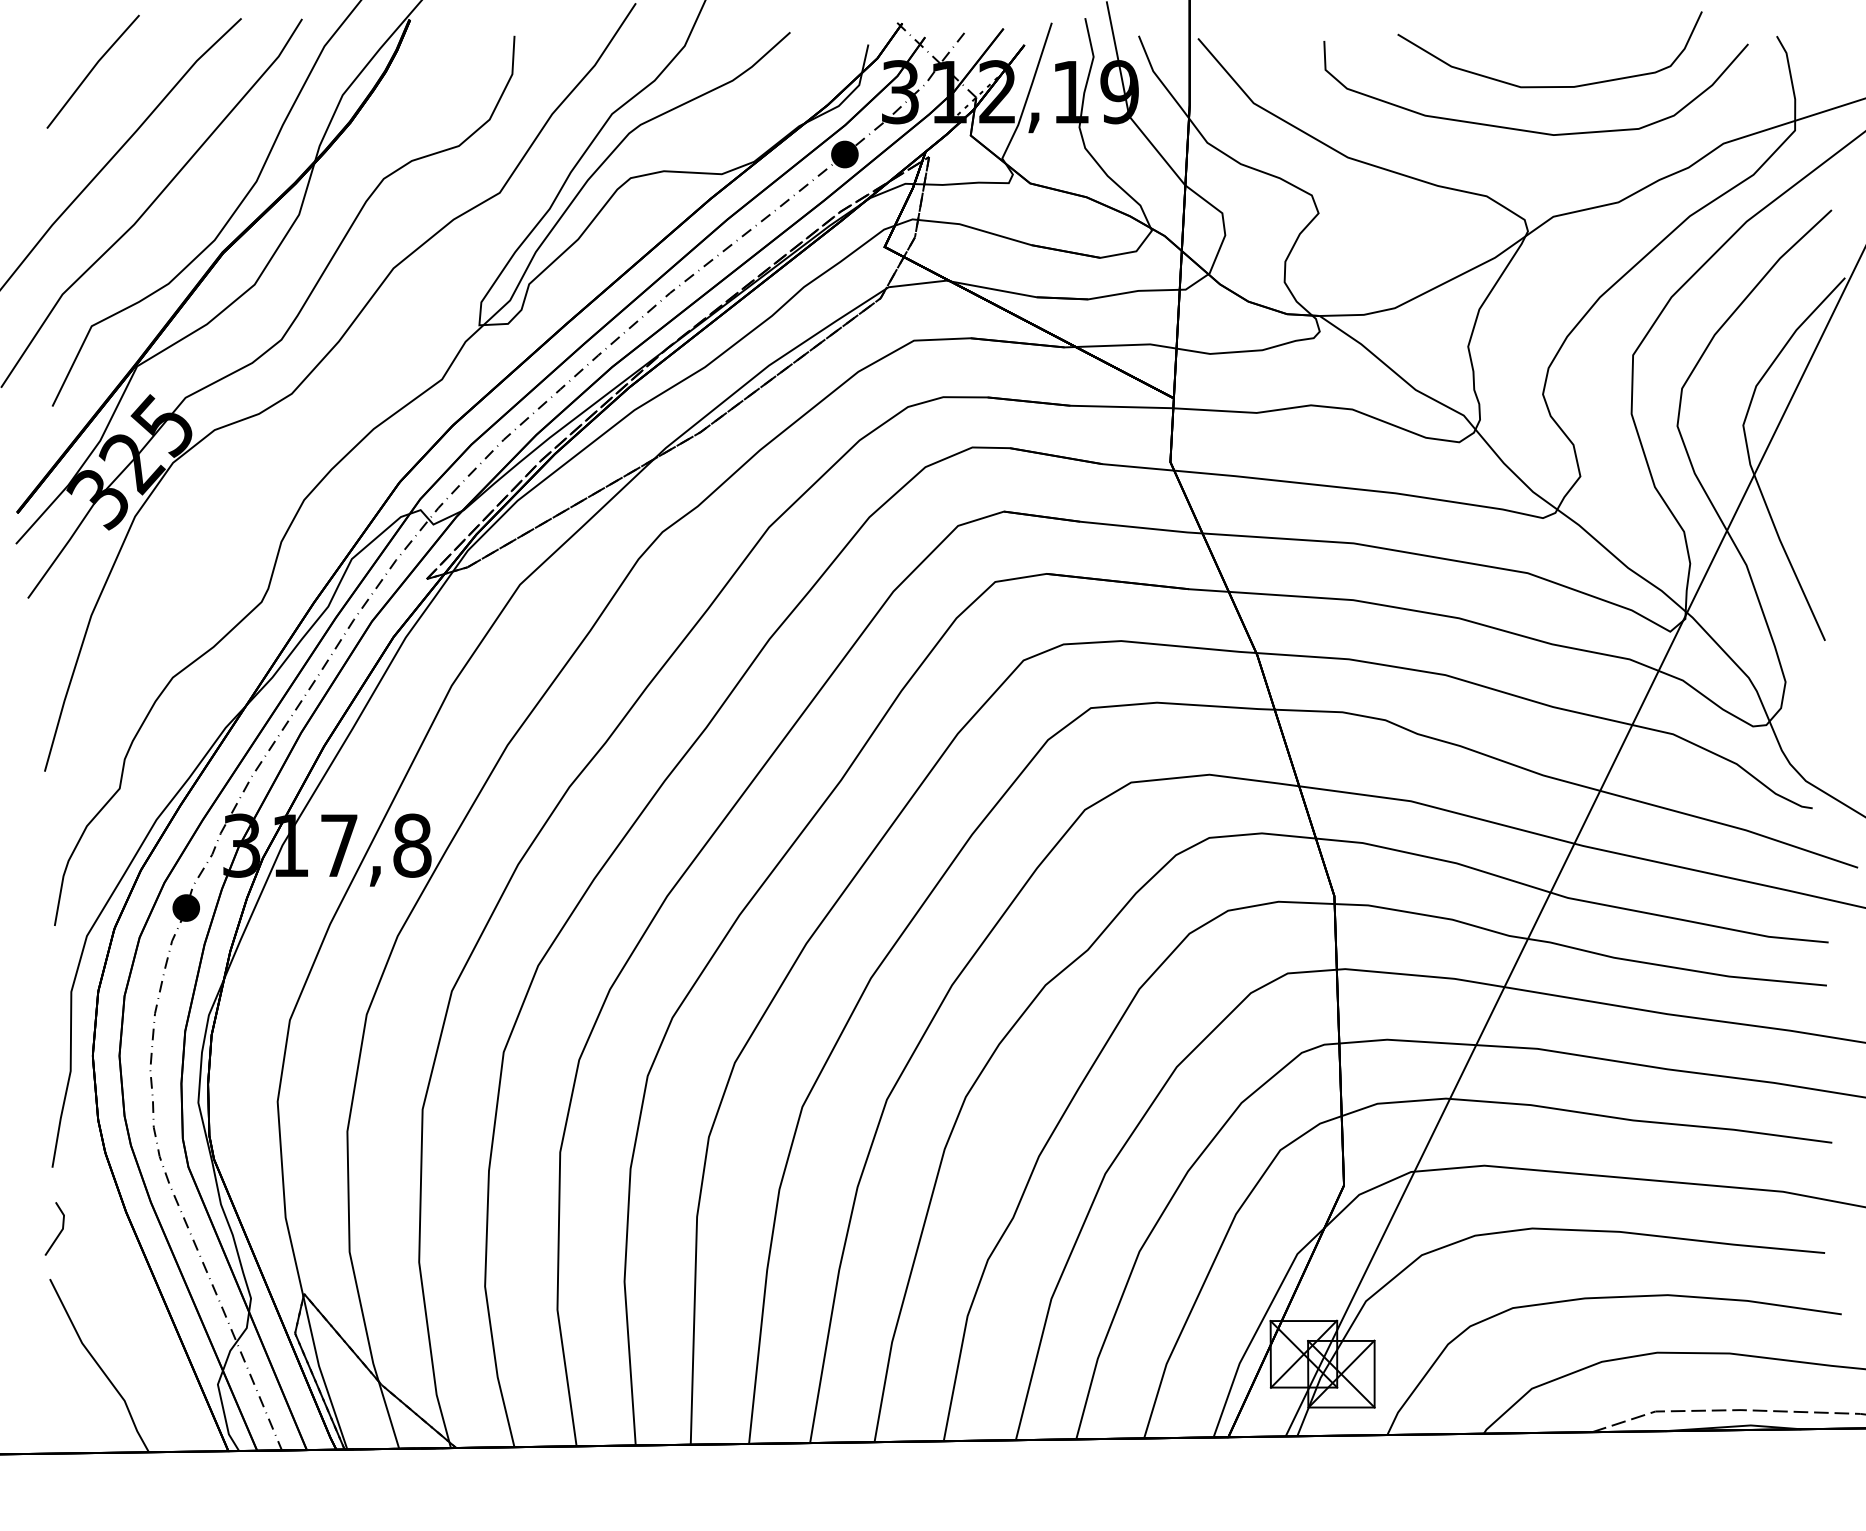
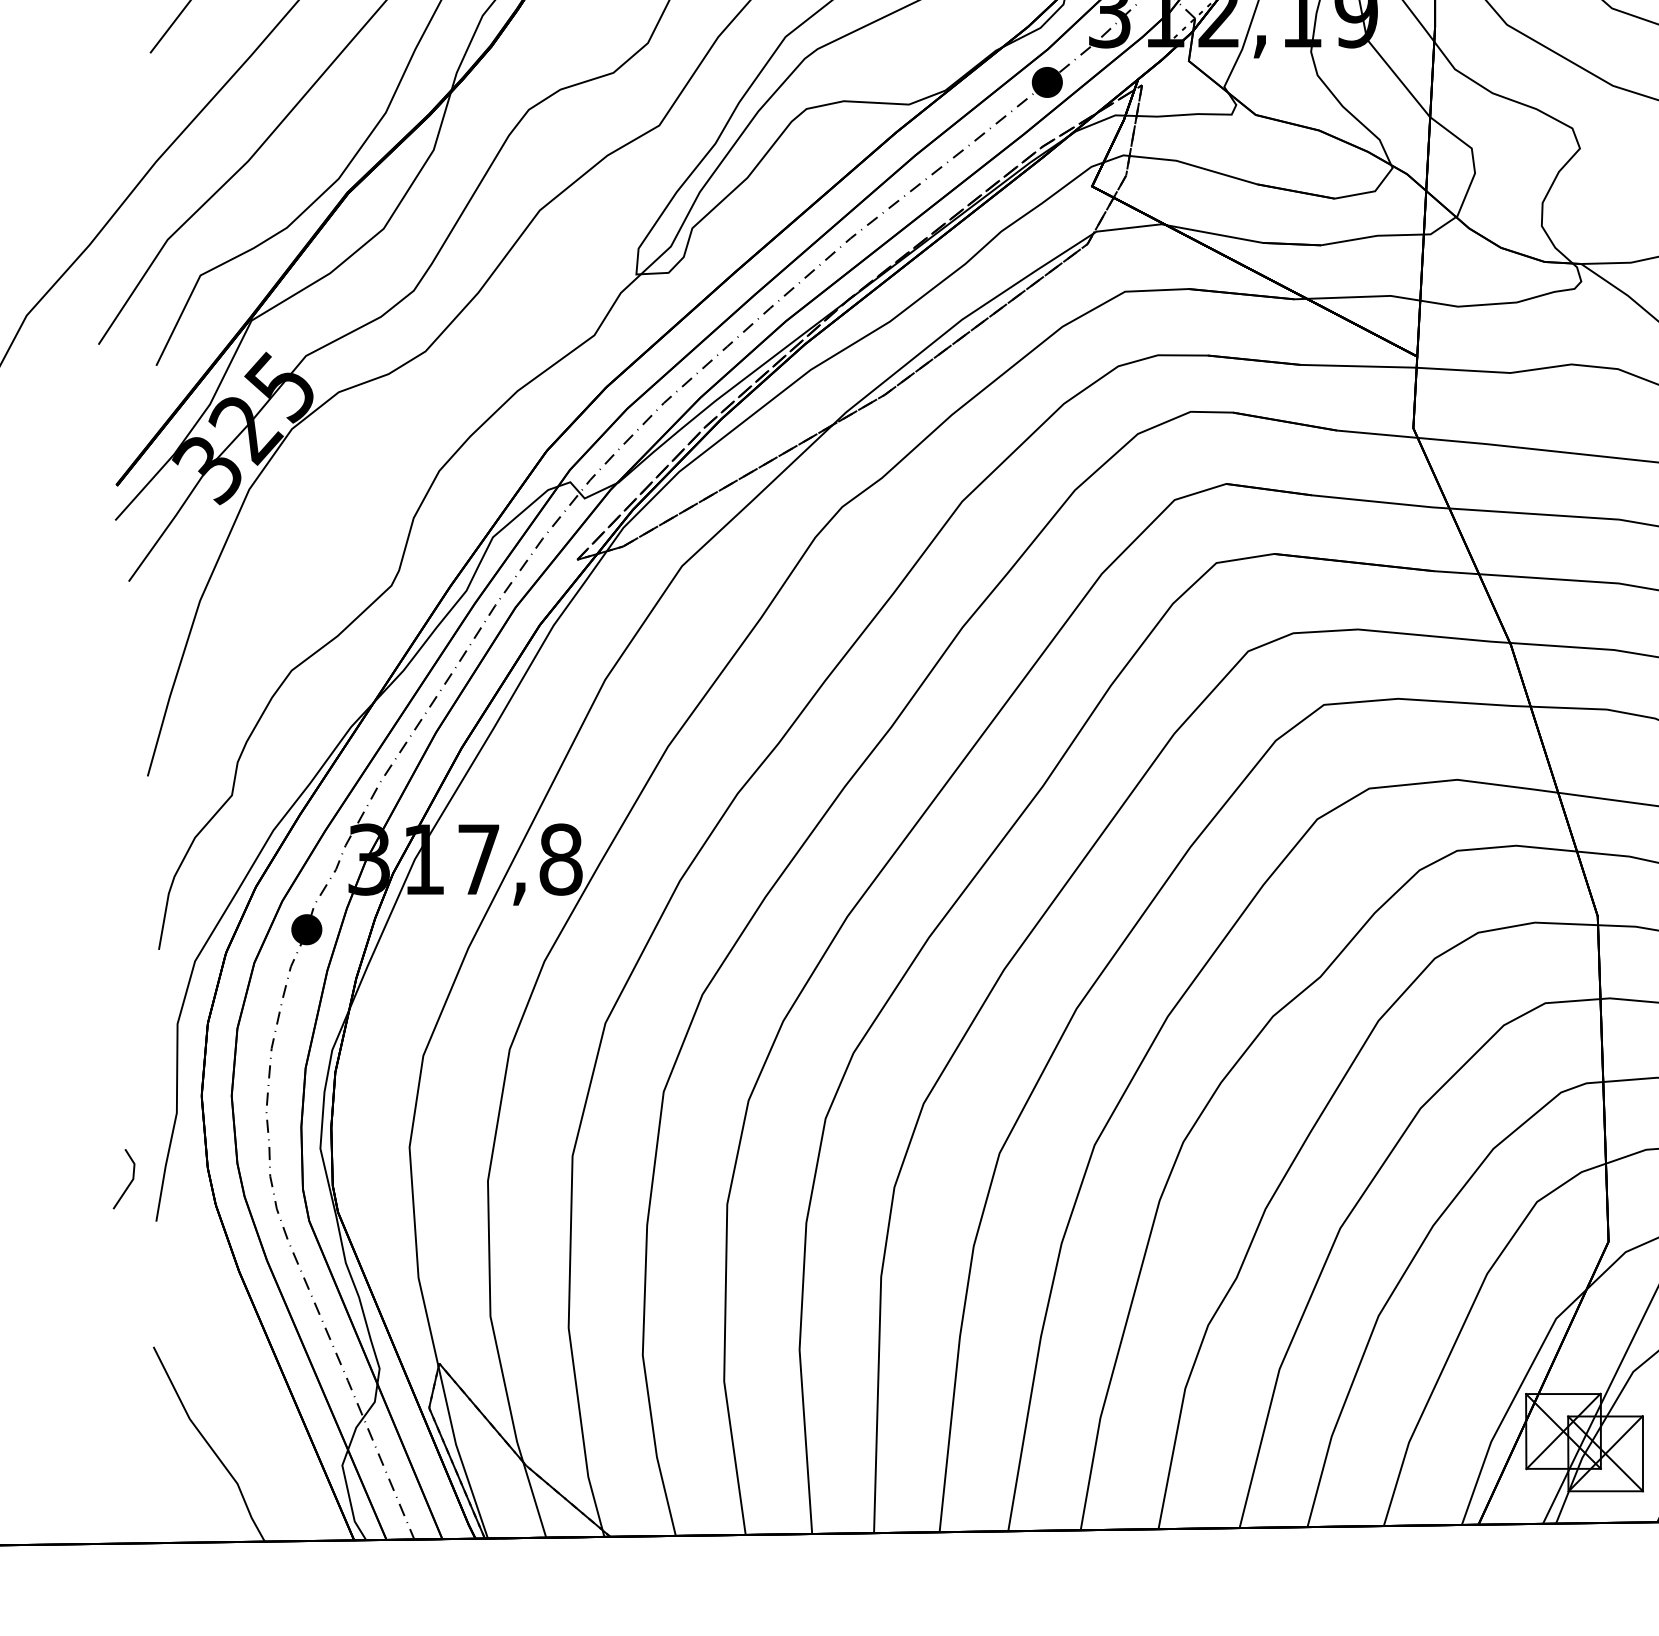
line: (60, 1230) -> (130, 1180), moved

